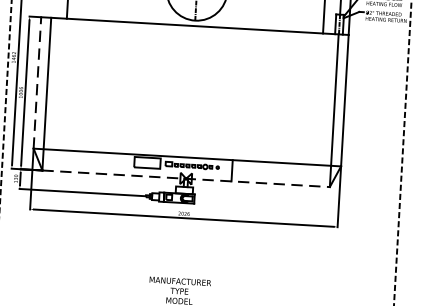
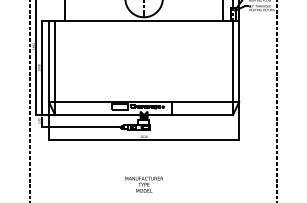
line: (38, 83) -> (49, 61), dashed -> solid
line: (186, 179) -> (144, 115), dashed -> solid

